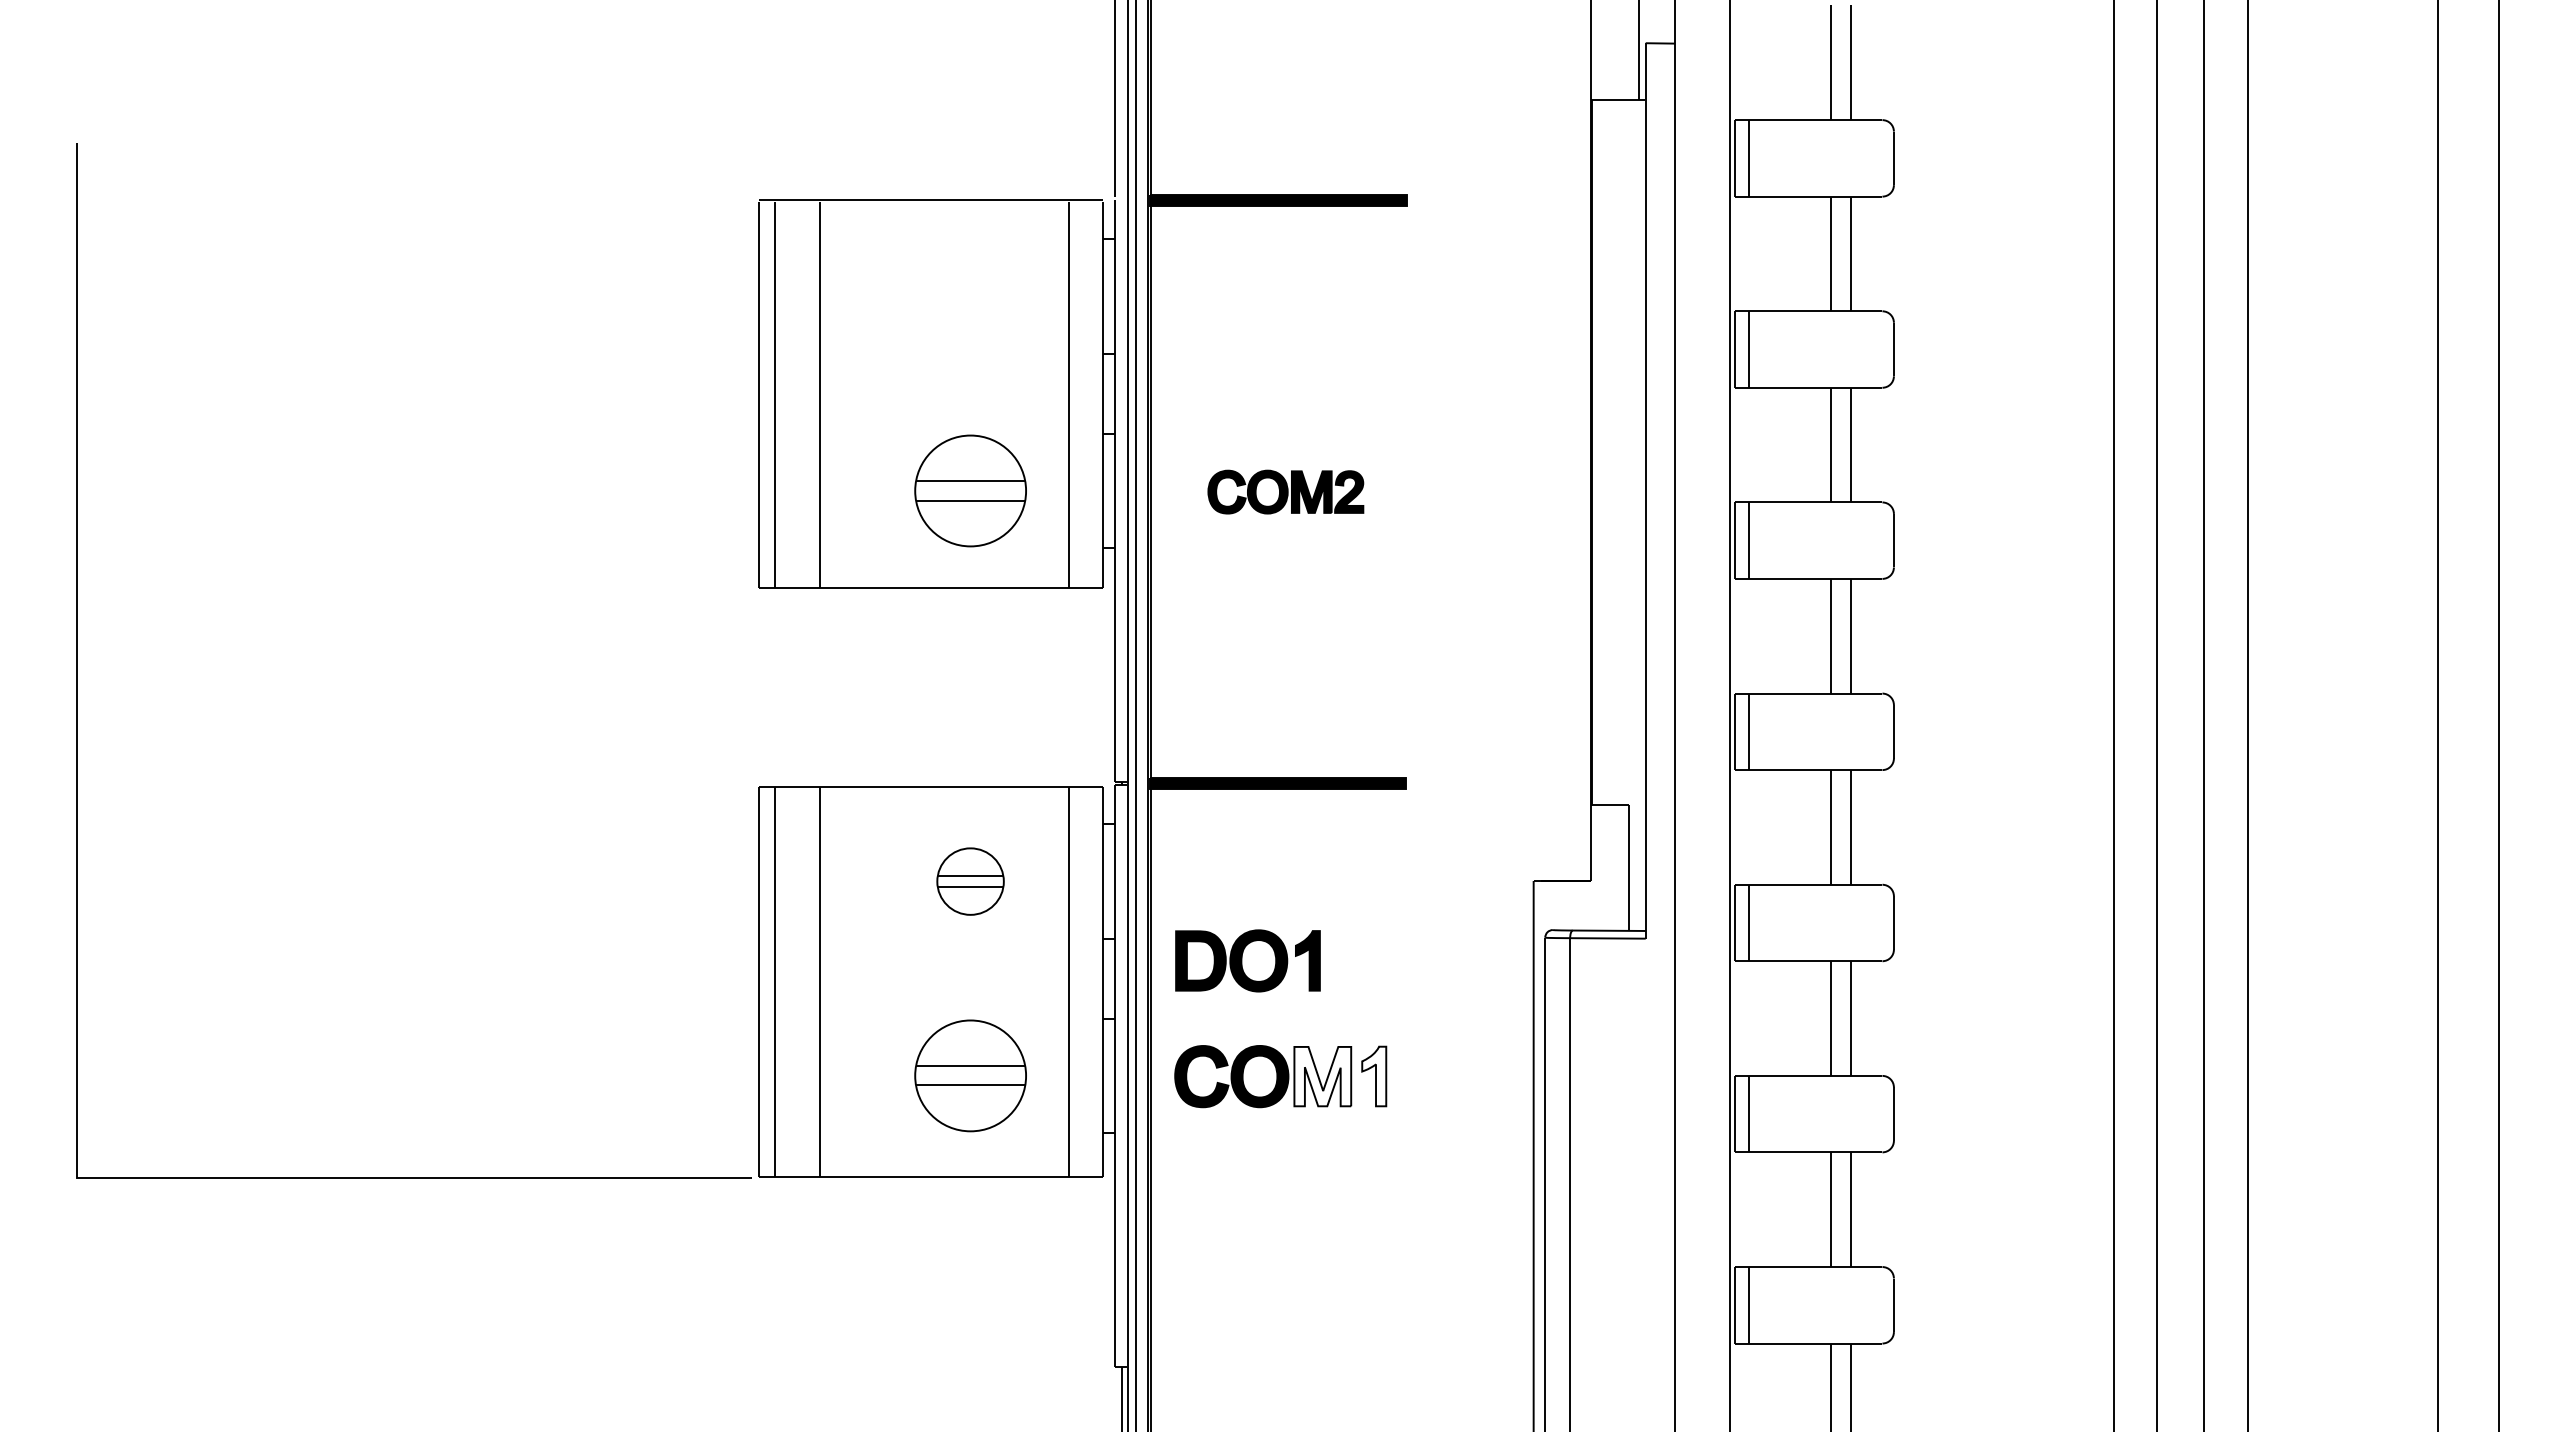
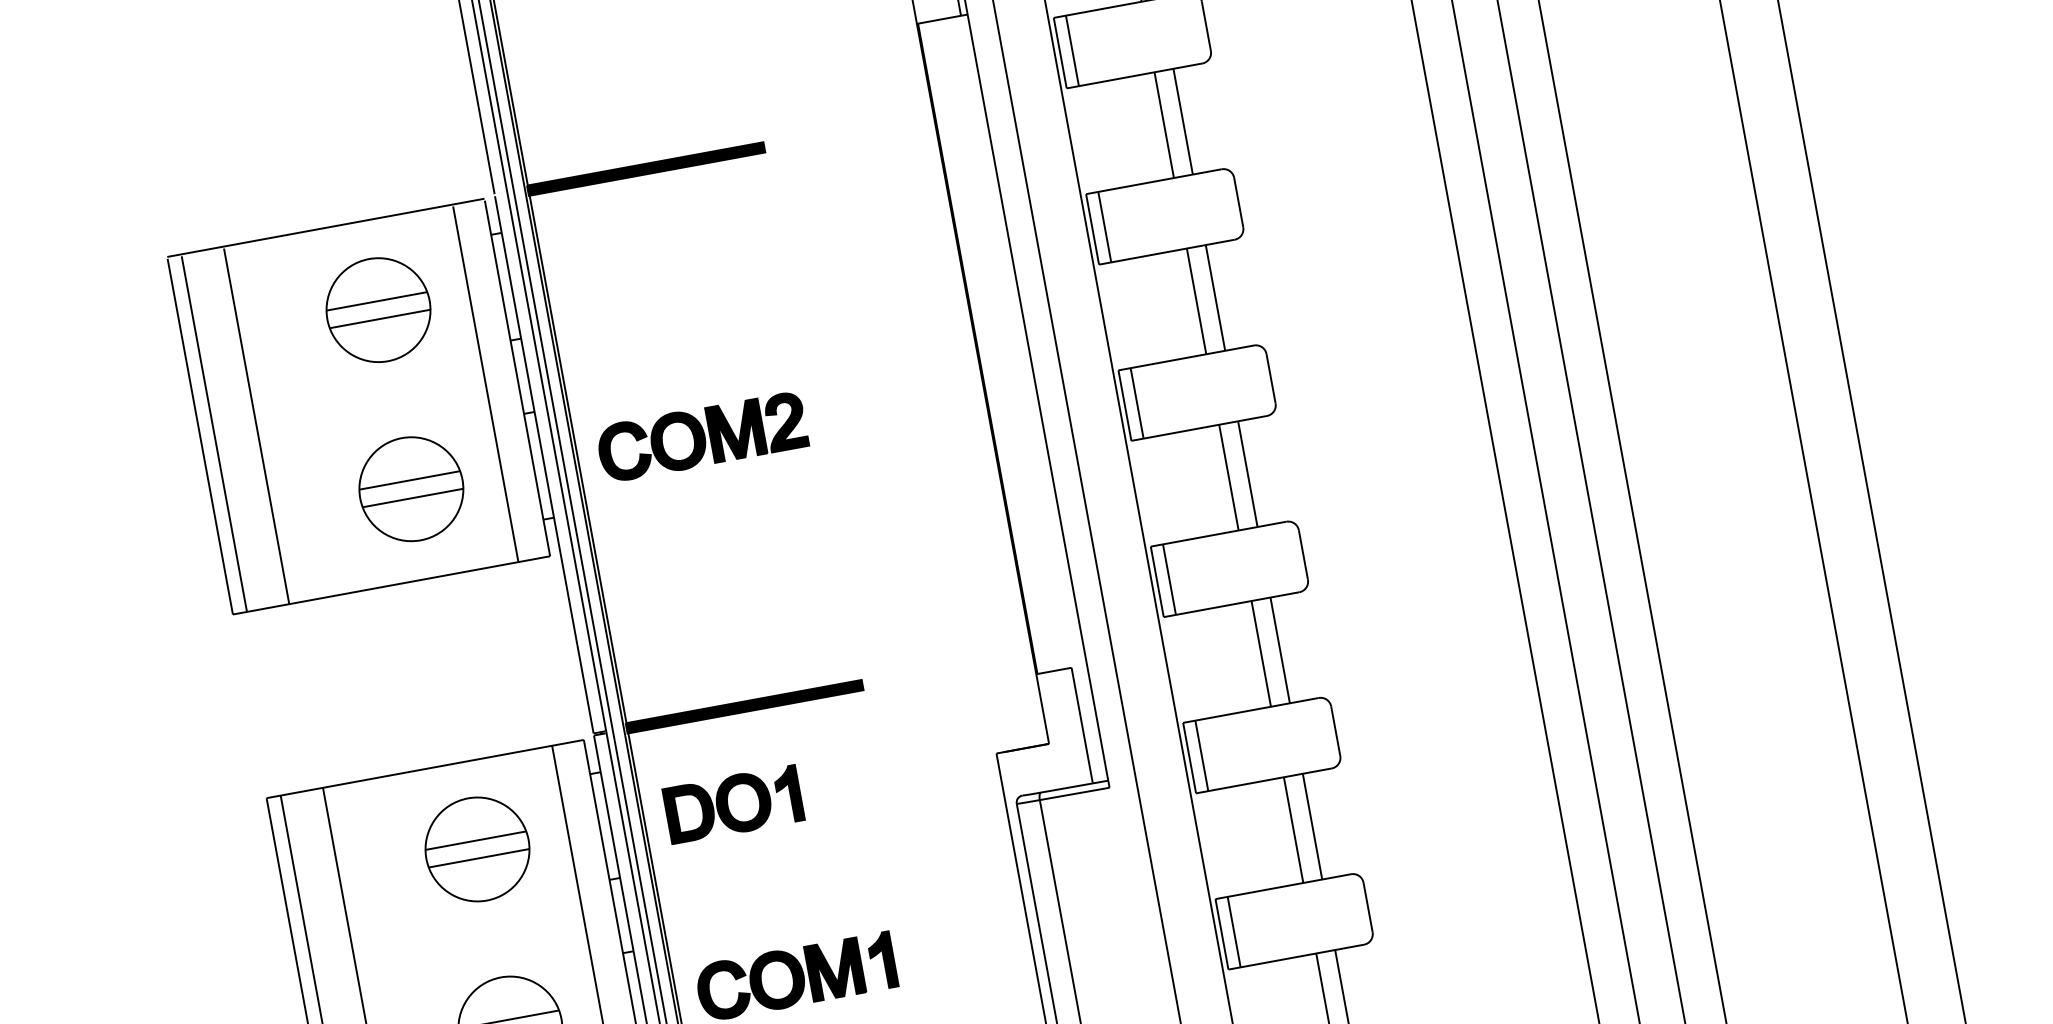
part: (970, 296) -> (378, 309), added
part: (1285, 491) -> (701, 436), size x1.43
part: (970, 881) -> (477, 849), size x1.67
part: (1247, 960) -> (733, 804), moved
fill: (1322, 1076) -> (834, 969), added
fill: (1374, 1076) -> (882, 960), added

